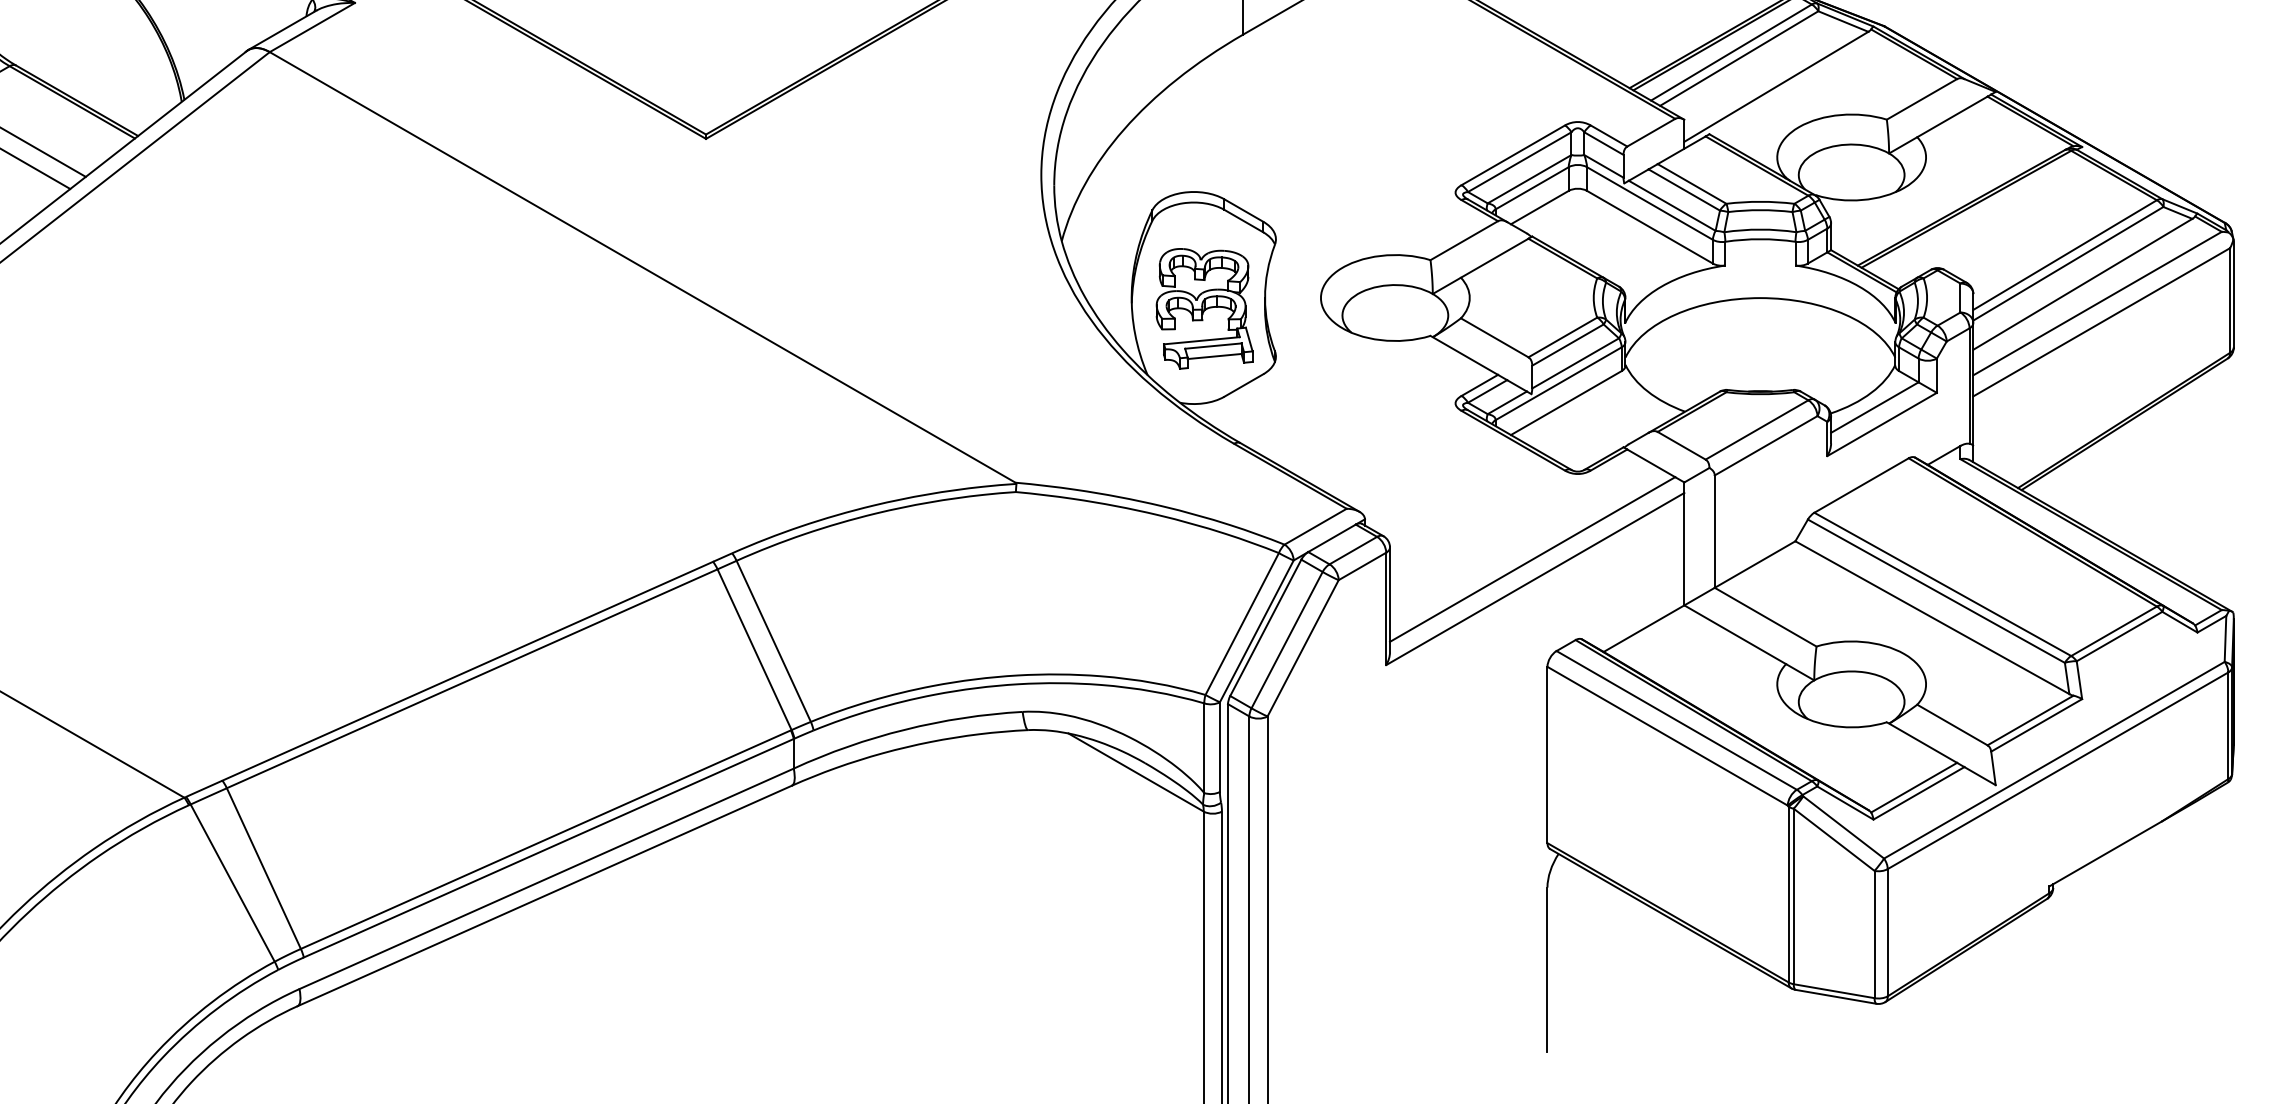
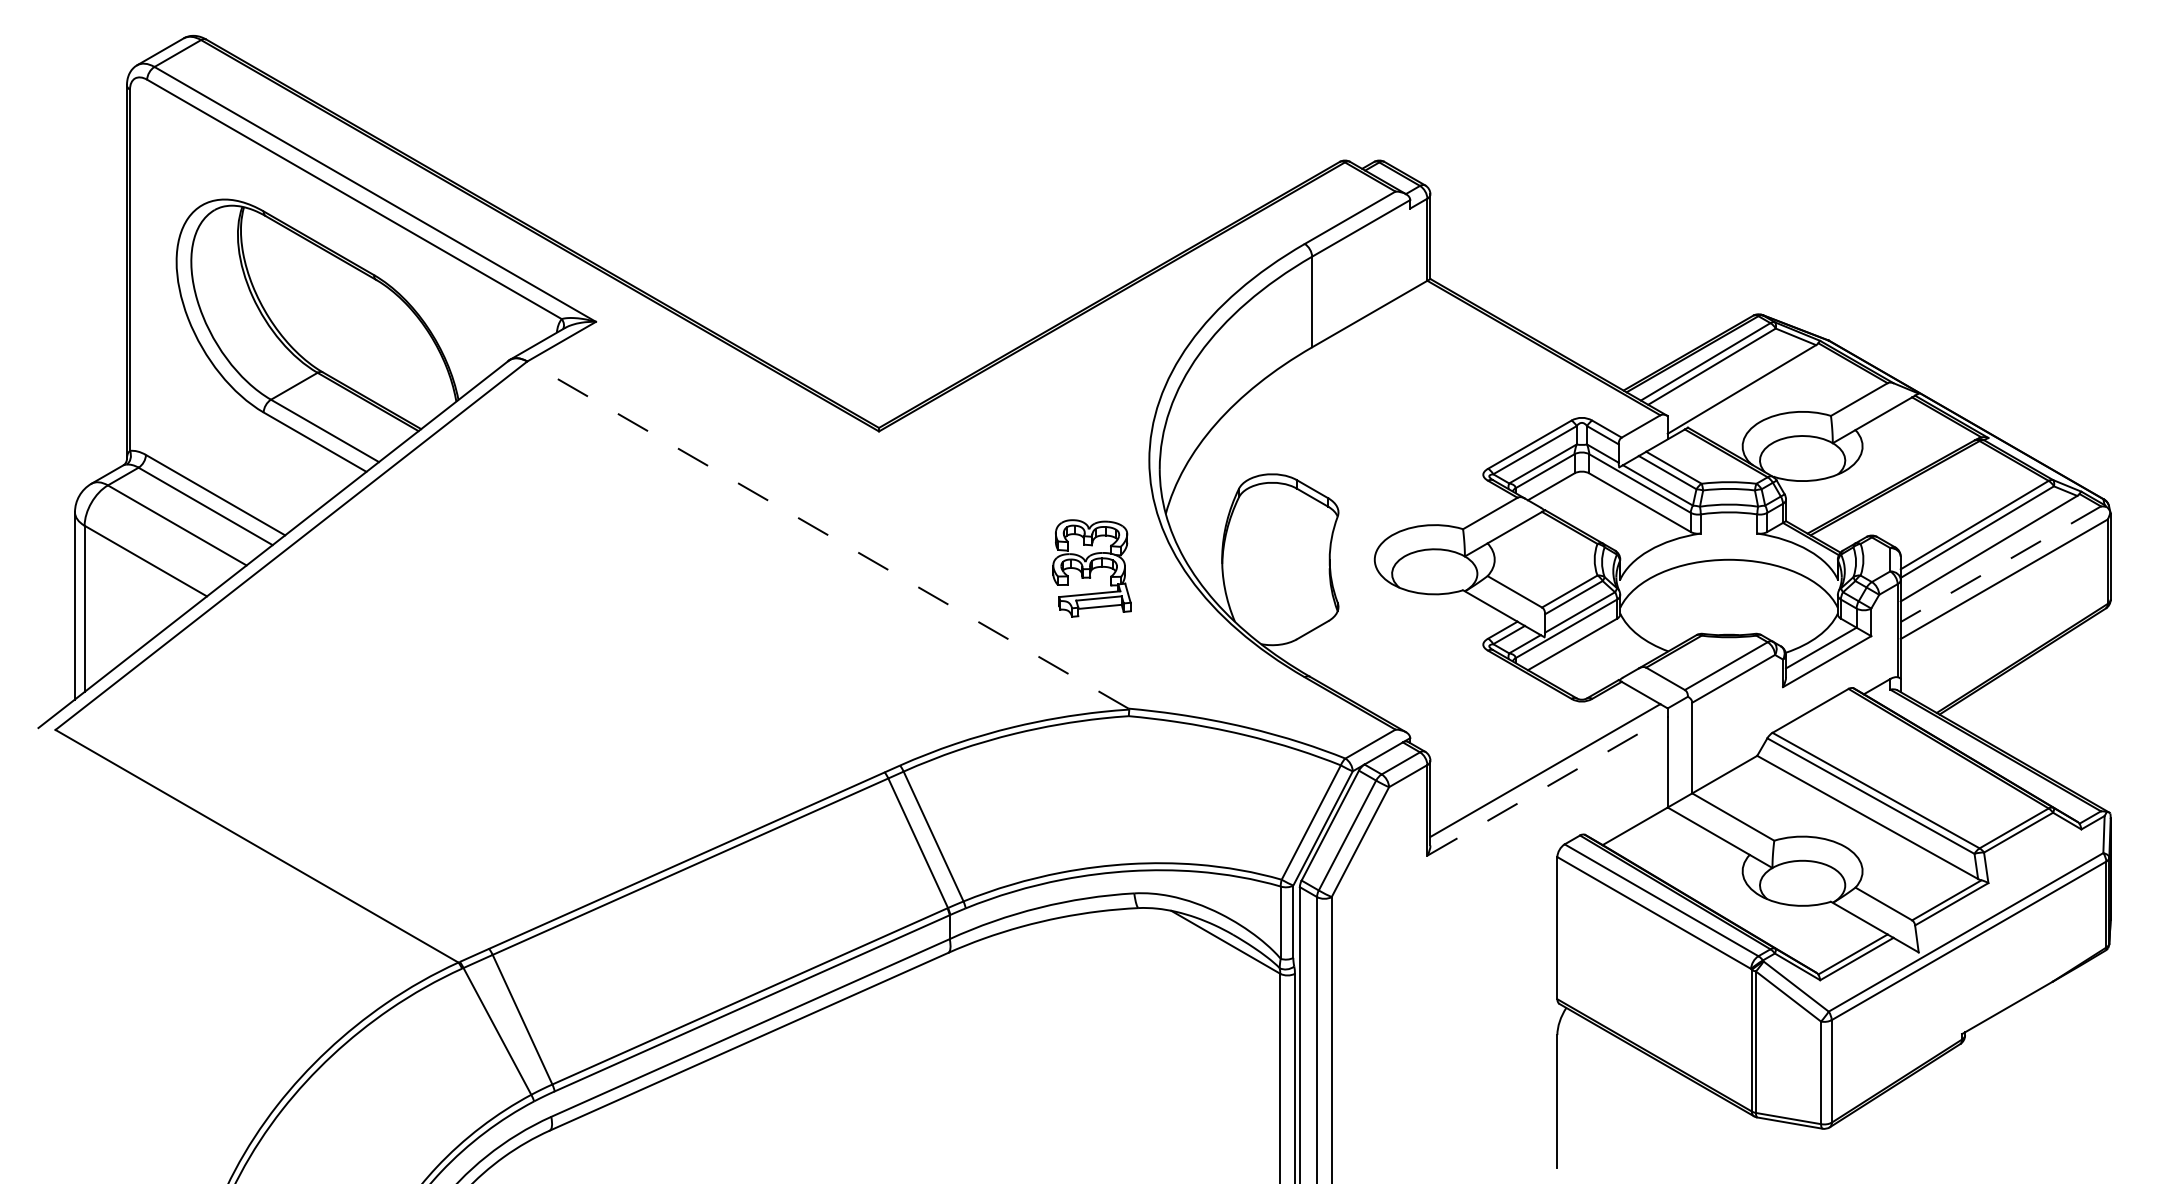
line: (642, 266) -> (827, 534), solid -> dashed
line: (2097, 303) -> (2000, 564), solid -> dashed
part: (1204, 308) -> (1091, 568), moved
line: (1535, 579) -> (1547, 786), solid -> dashed

